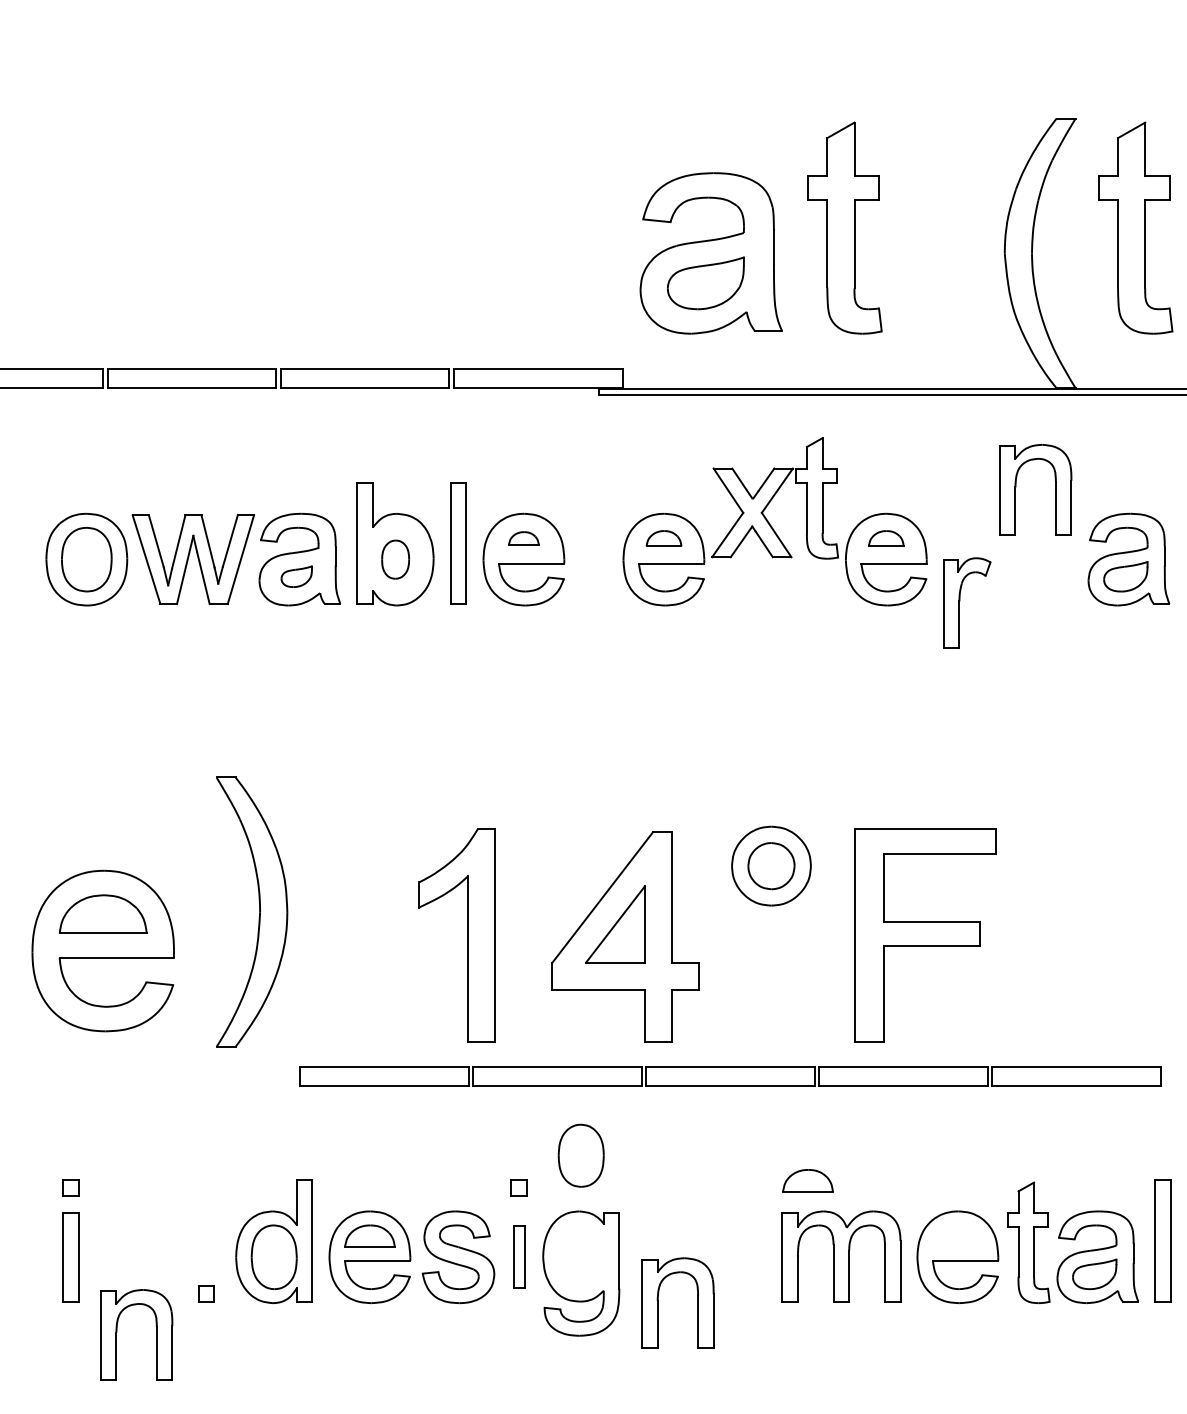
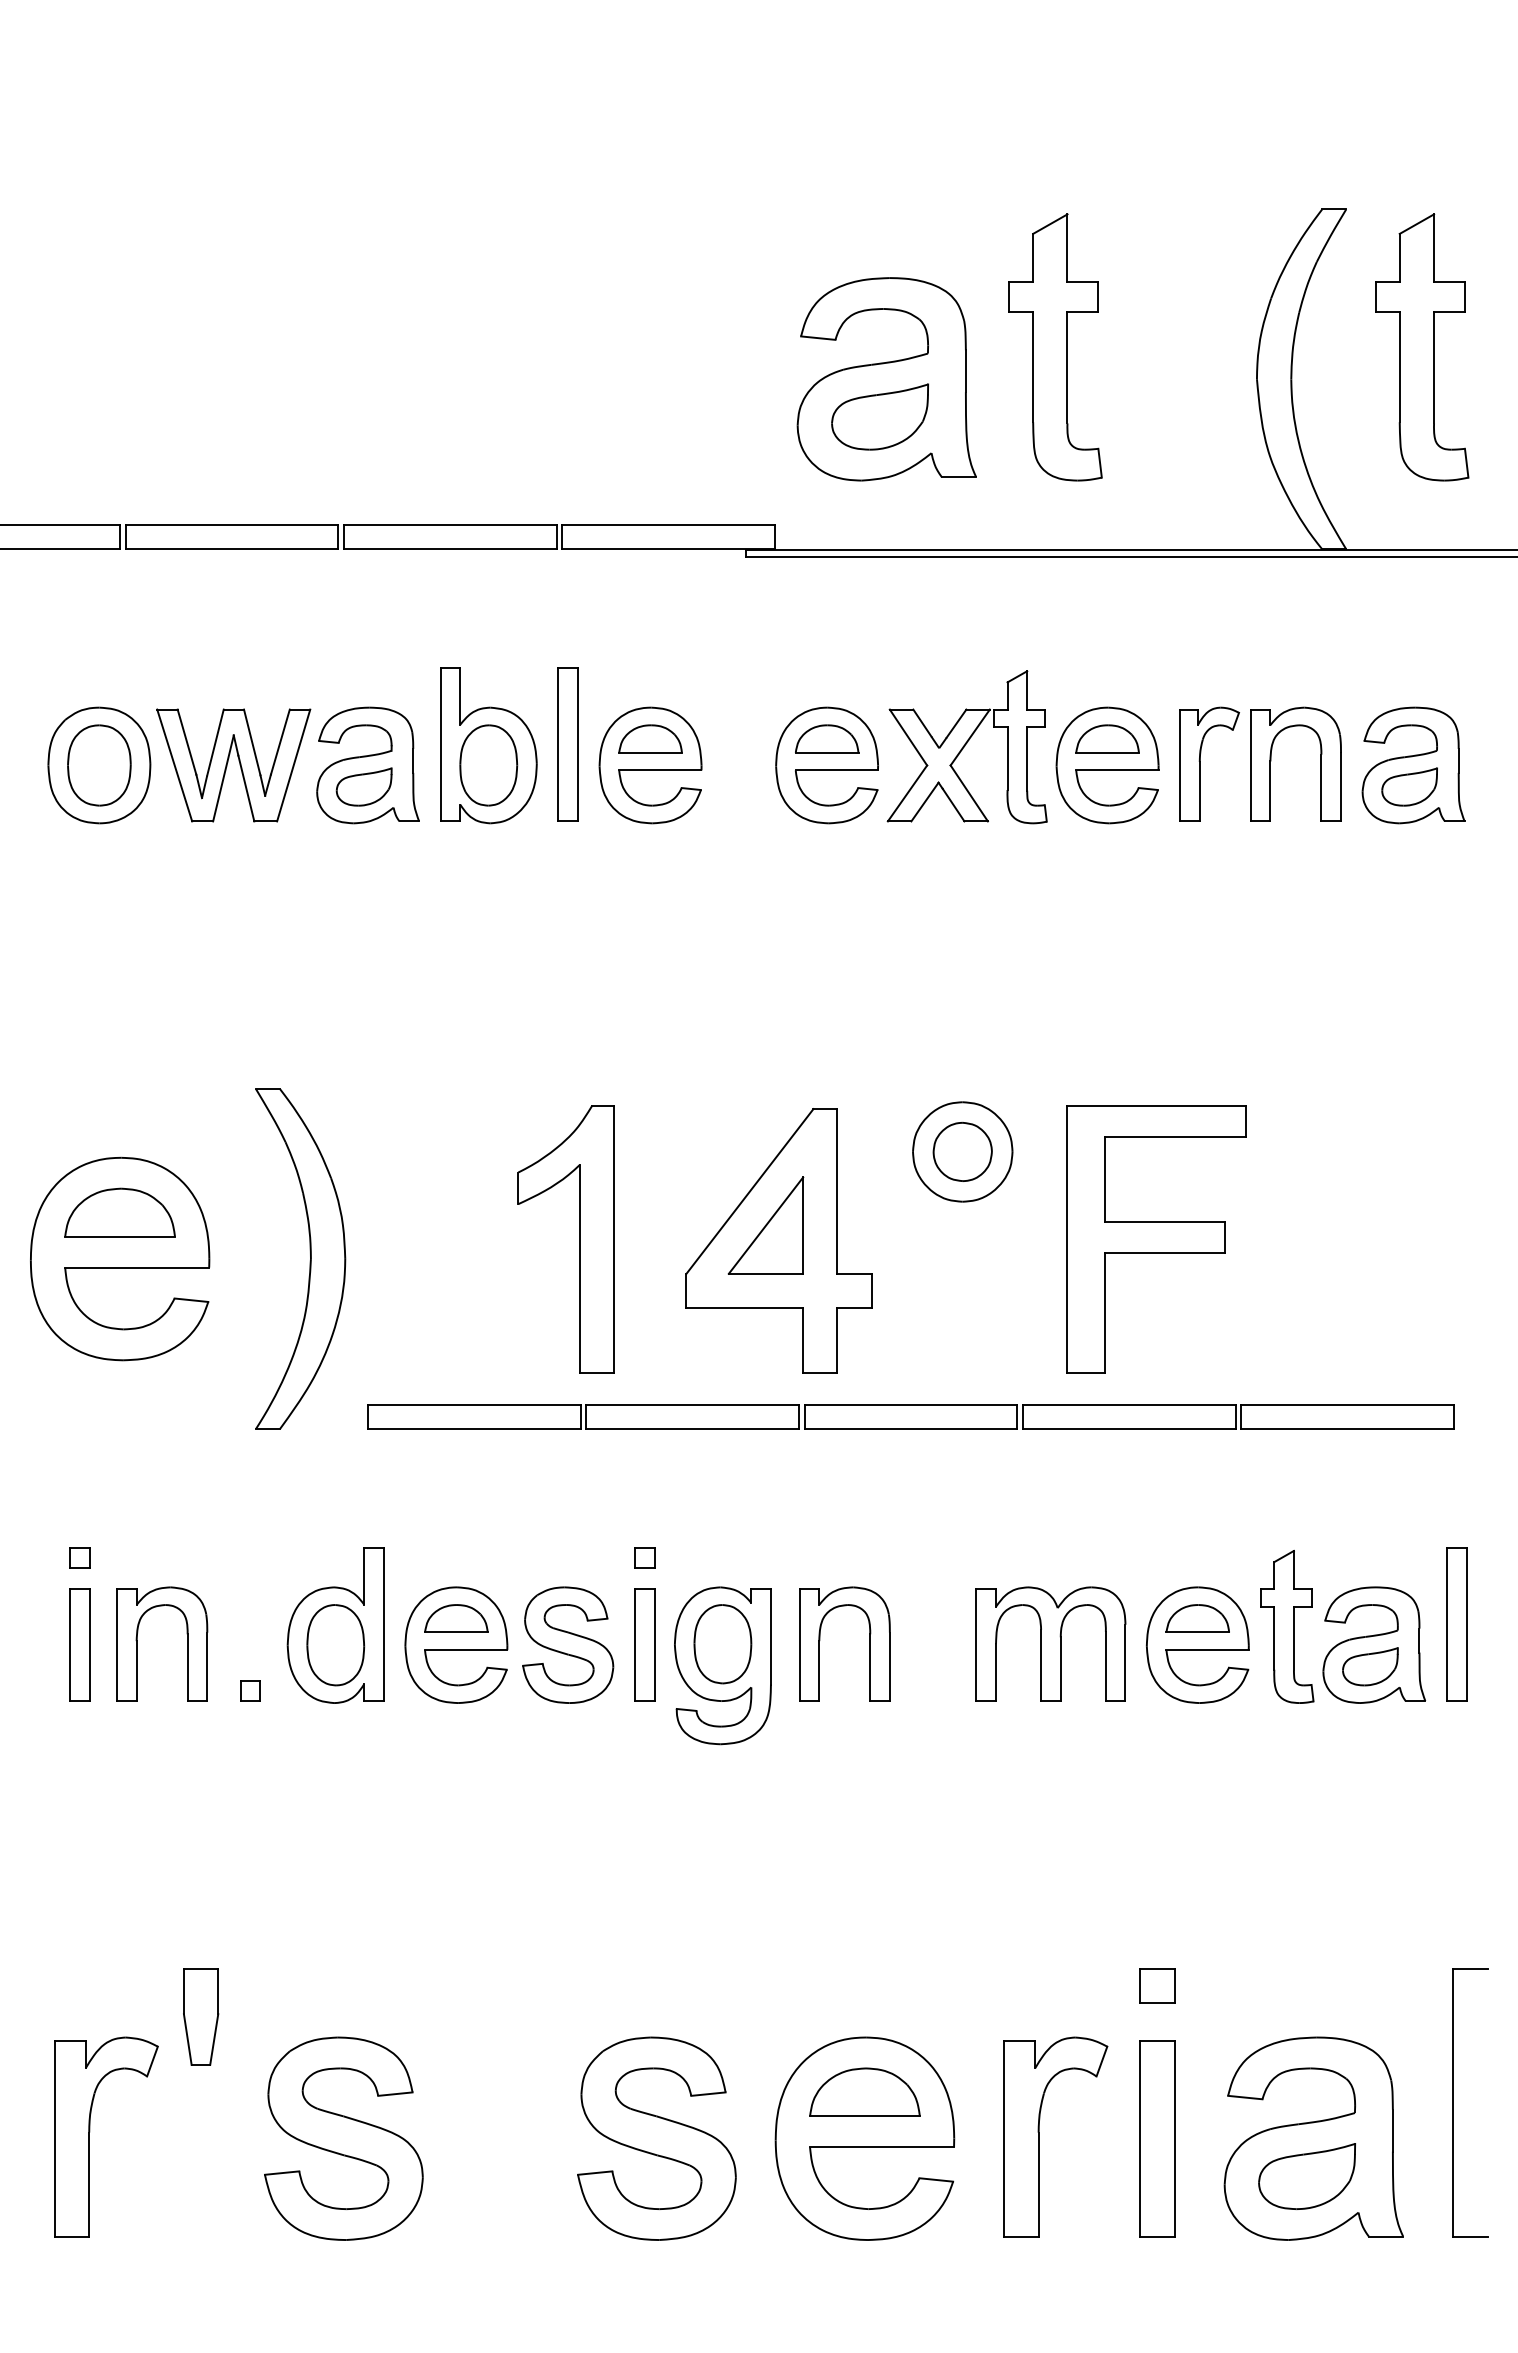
part: (1016, 487) -> (1271, 761), moved
part: (774, 498) -> (966, 747), moved
part: (523, 538) -> (650, 738), size x1.67
part: (664, 538) -> (827, 738), size x1.43
part: (886, 538) -> (1107, 738), size x1.43
part: (395, 559) -> (488, 765), size x1.67
part: (296, 576) -> (363, 786), size x1.43
part: (960, 602) -> (1200, 763), moved
part: (258, 914) -> (309, 1261), moved
part: (580, 1156) -> (722, 1644), moved
part: (807, 1180) -> (1197, 1618), moved
part: (519, 1256) -> (644, 1644), size x1.43
part: (658, 1300) -> (820, 1640), moved
part: (117, 1334) -> (137, 1643), moved

